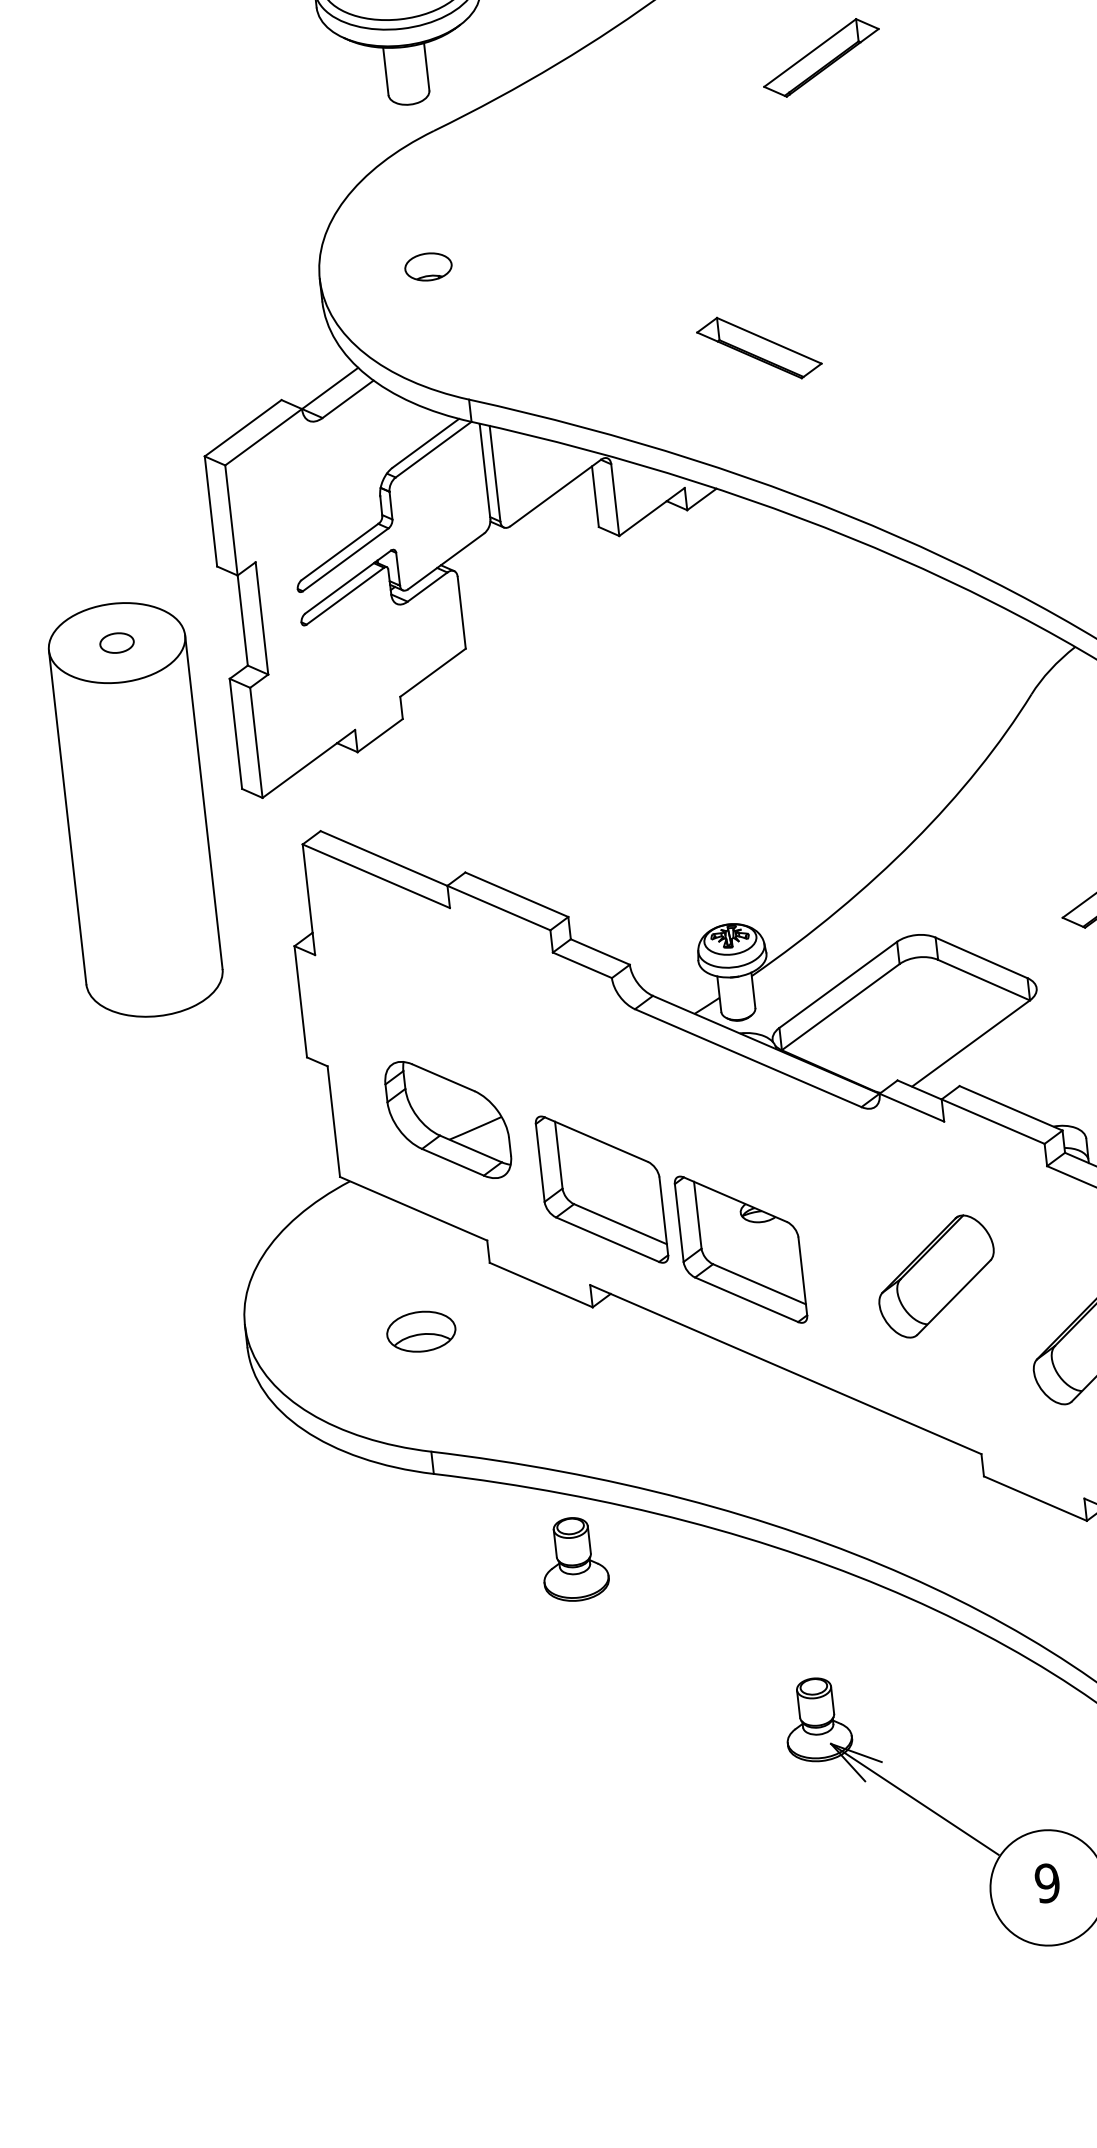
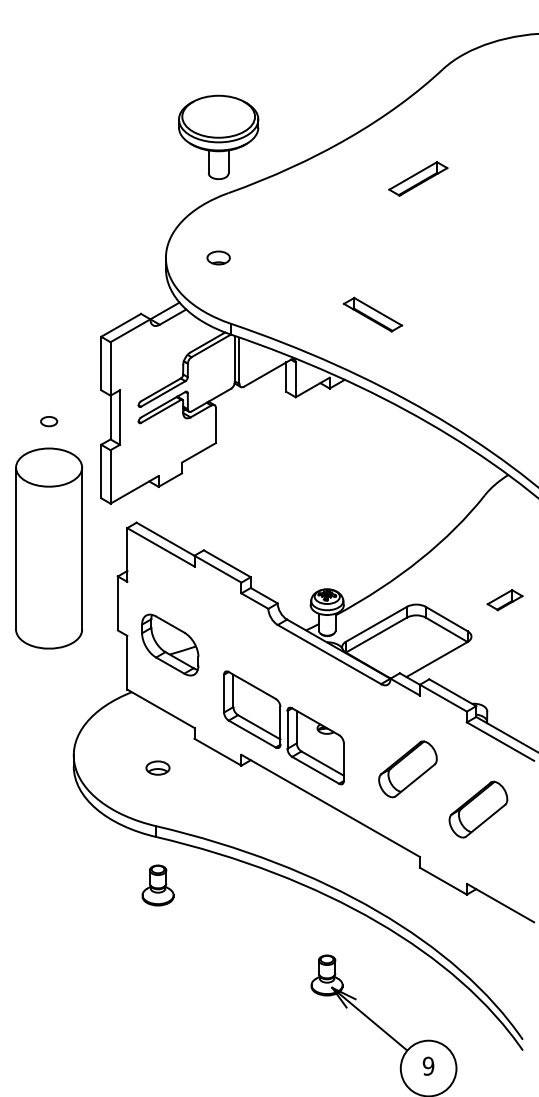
part: (136, 809) -> (49, 548), moved
part: (448, 1118) -> (170, 644), moved
part: (420, 1330) -> (157, 767), size x0.7
part: (573, 1559) -> (157, 885), moved

